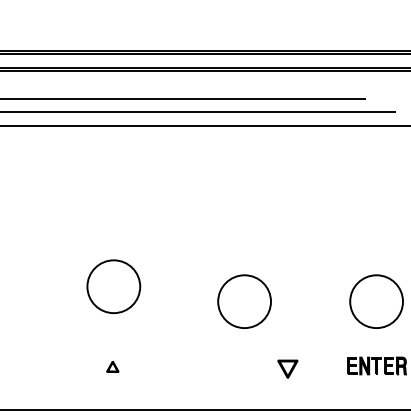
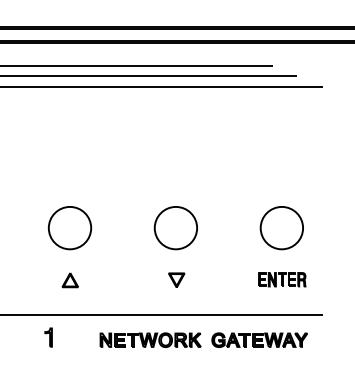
part: (113, 287) -> (69, 228), moved
part: (111, 366) -> (69, 280), size x1.67
part: (287, 368) -> (176, 279), moved

